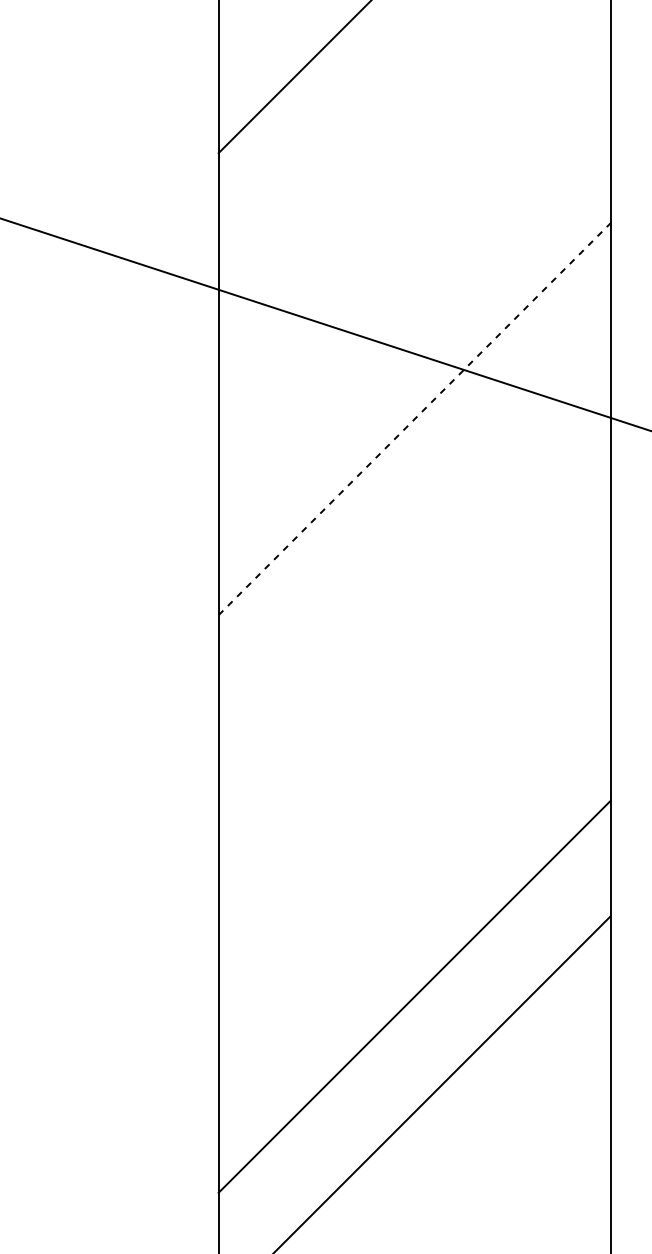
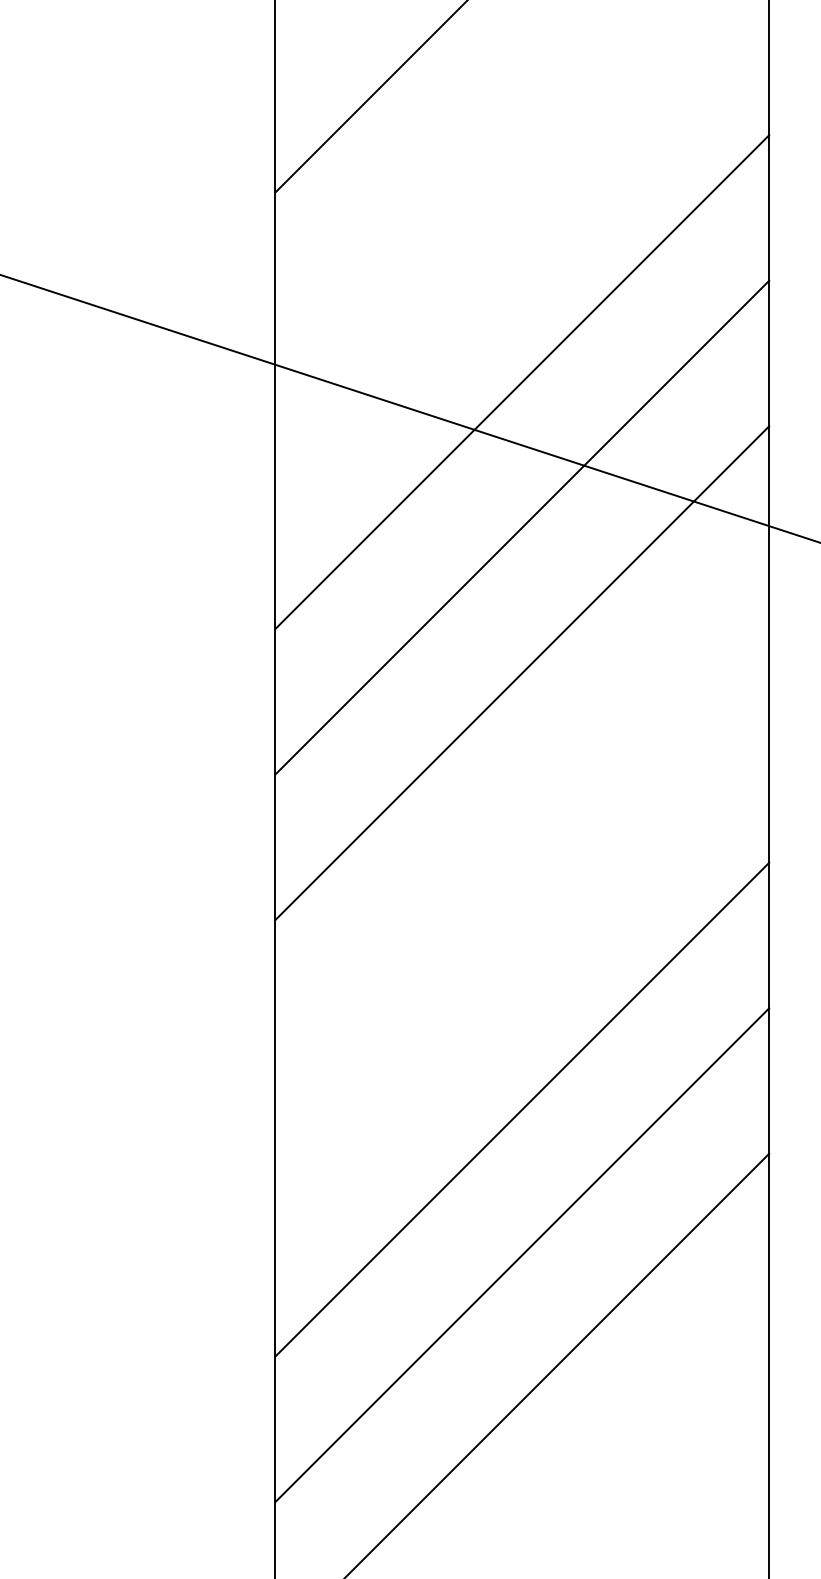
line: (414, 303) -> (522, 382), added
line: (414, 418) -> (522, 527), dashed -> solid
line: (414, 534) -> (522, 673), added
line: (414, 881) -> (522, 1109), added

